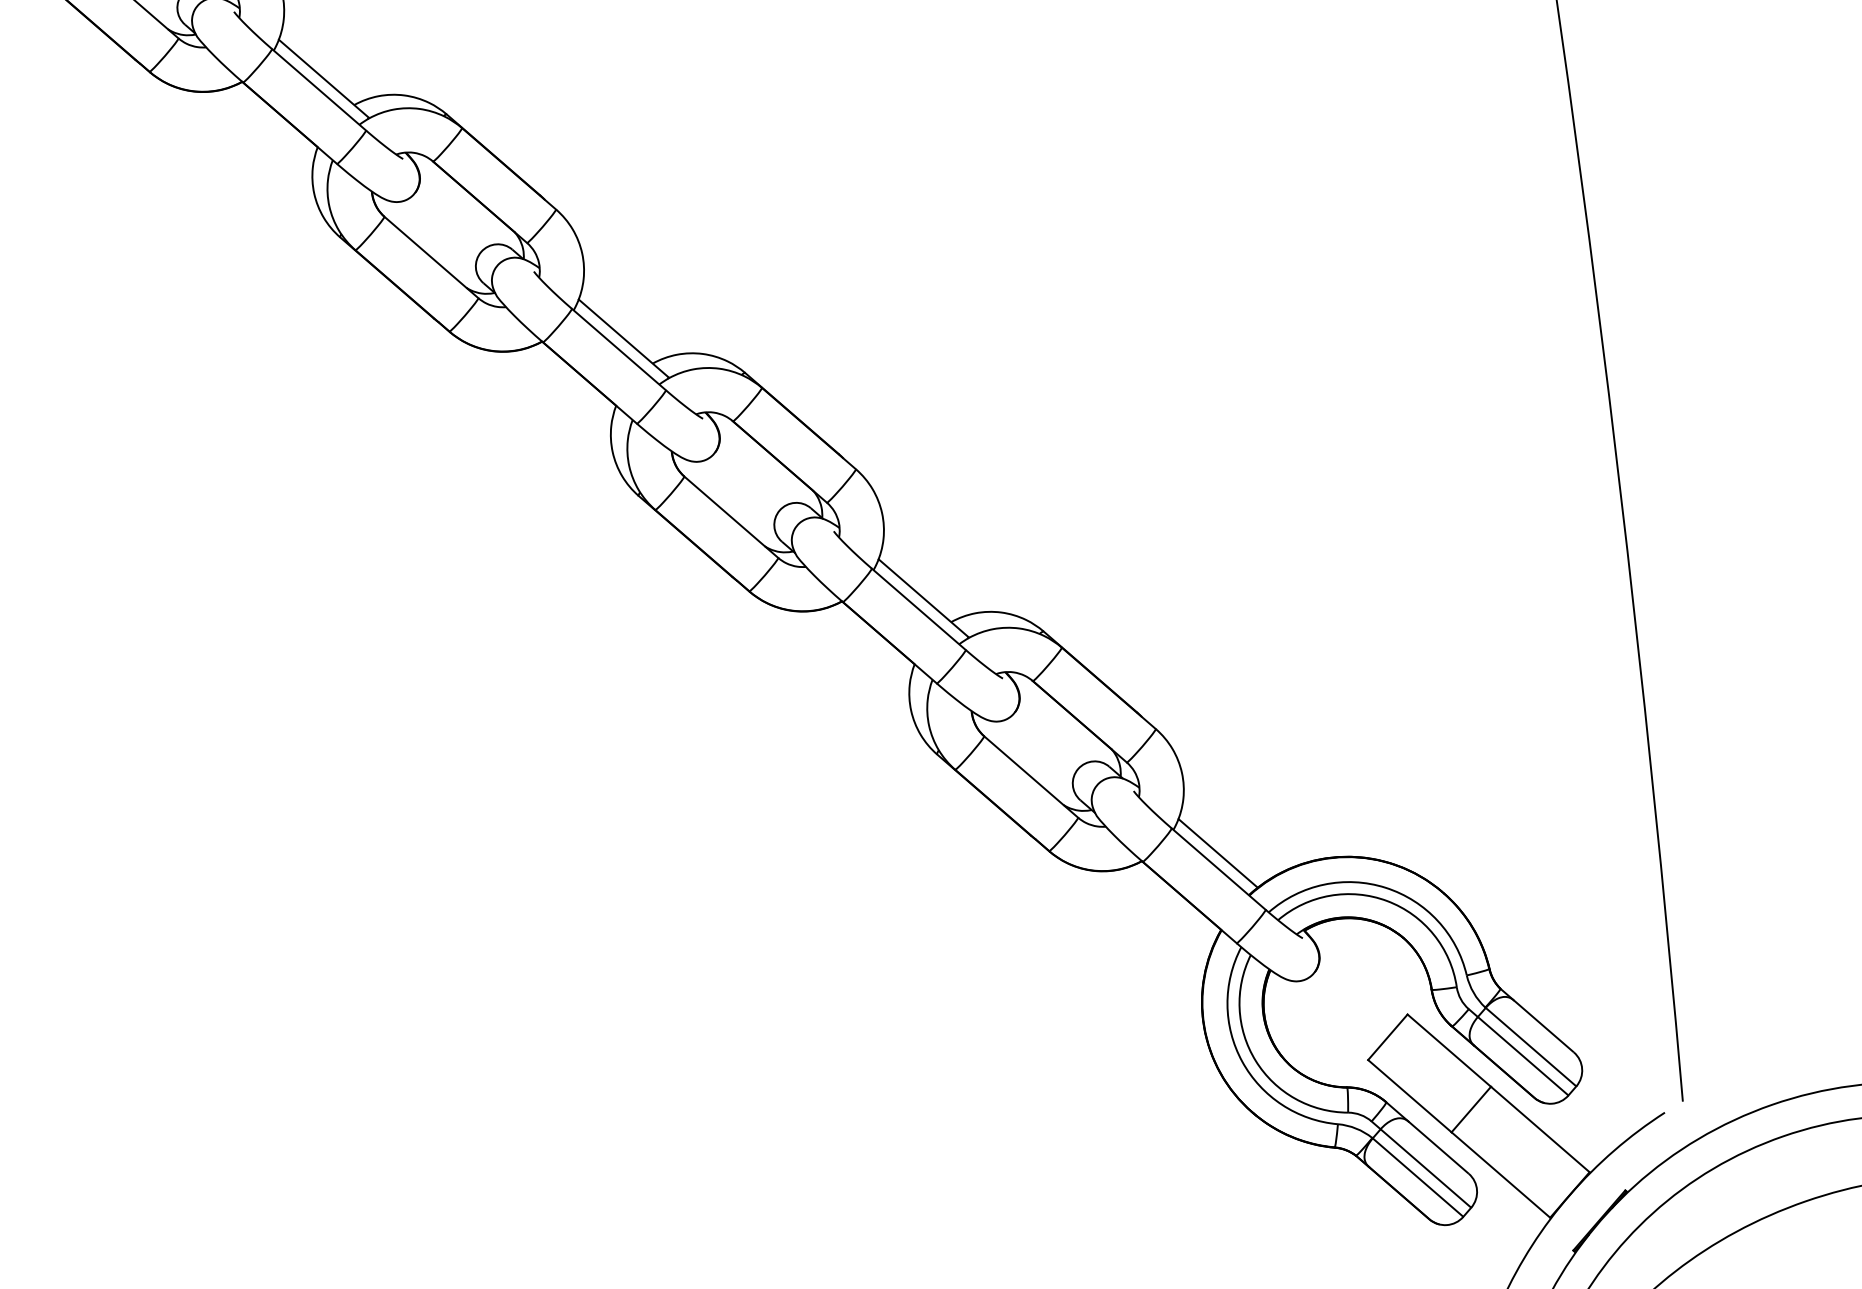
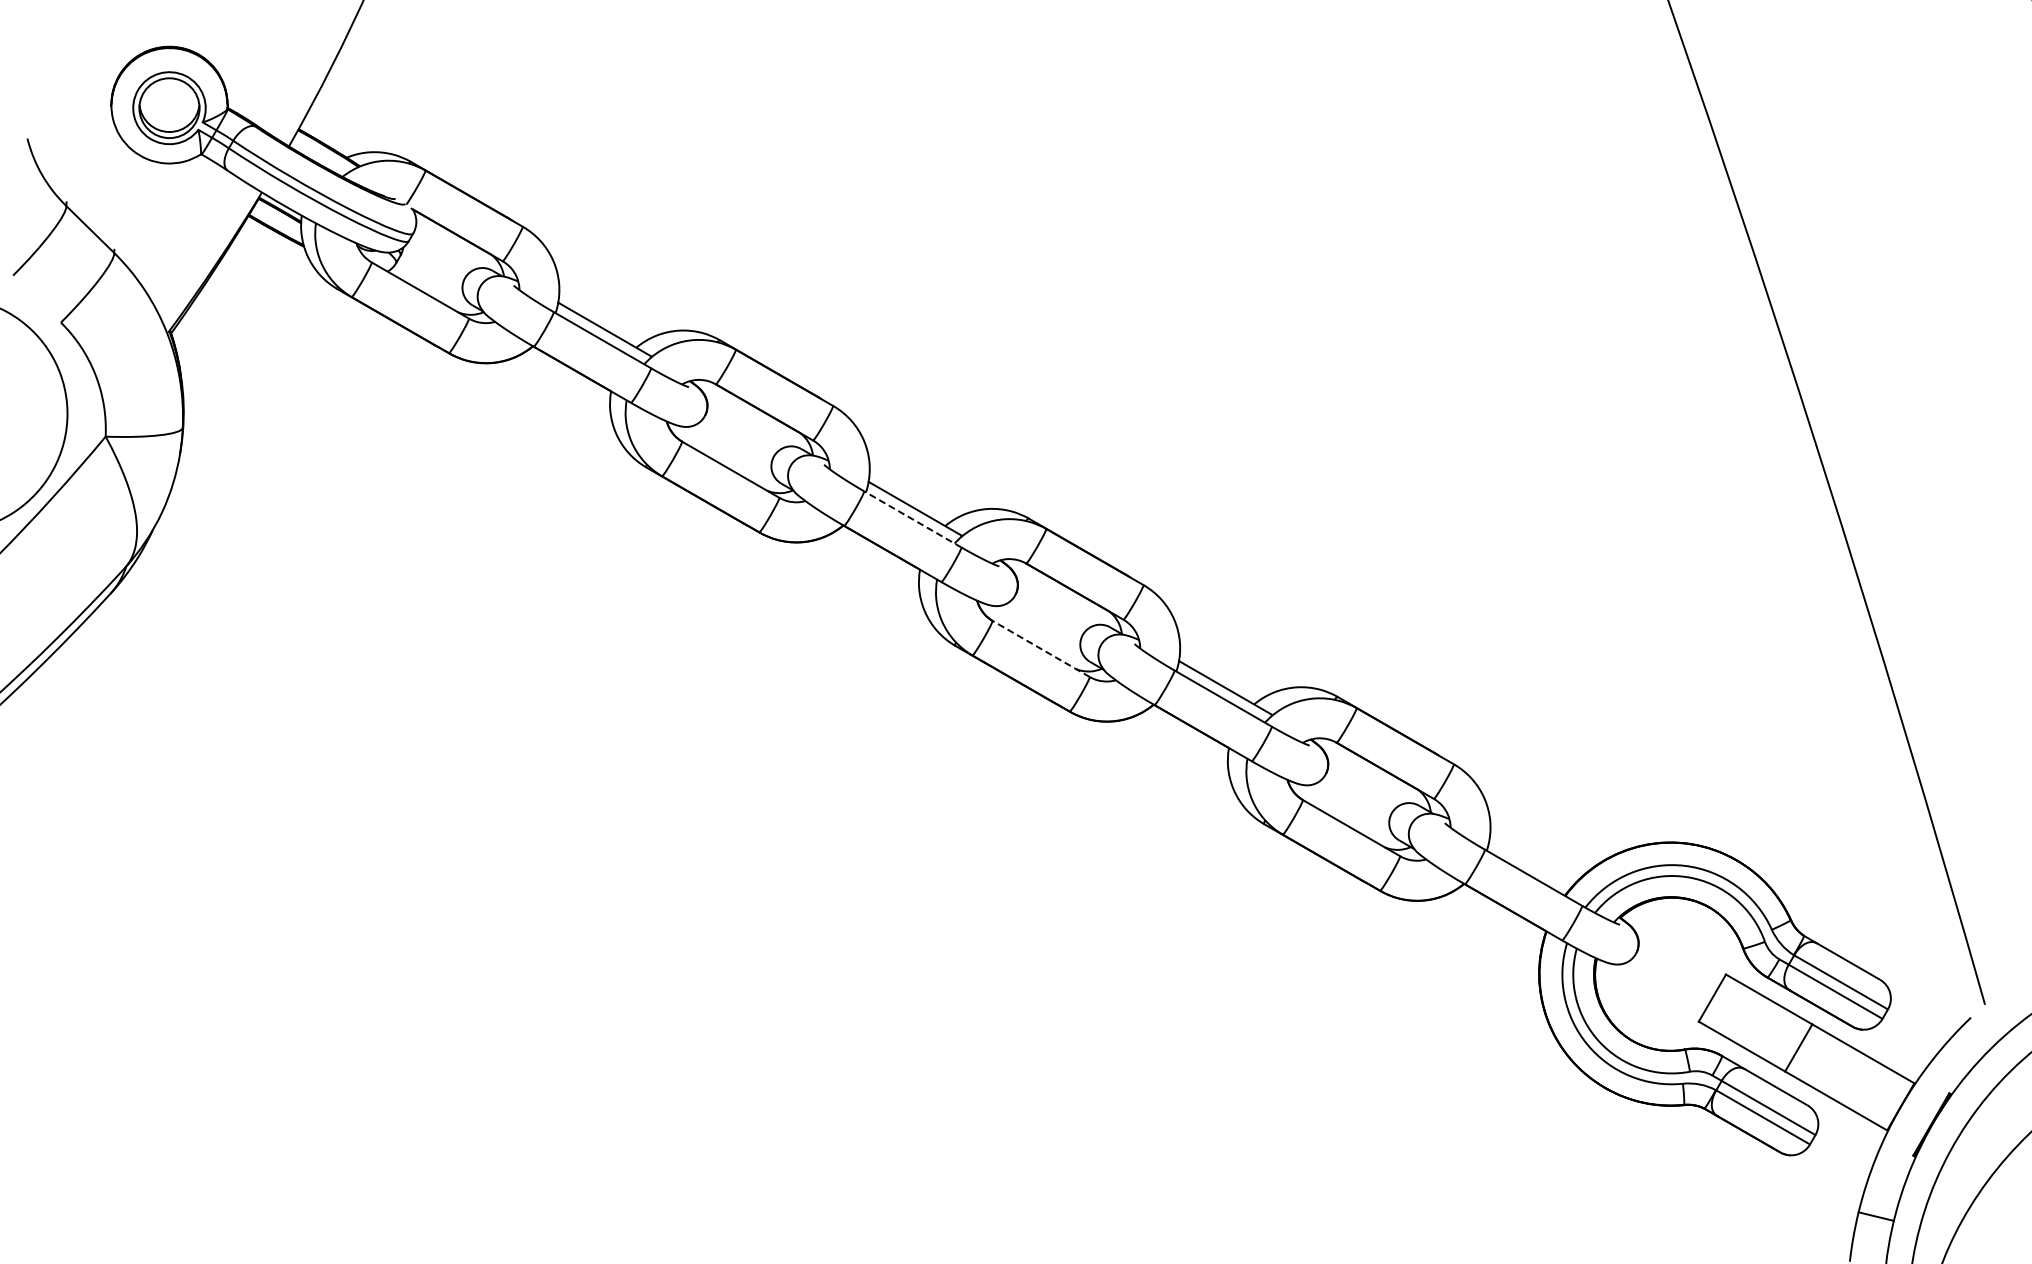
line: (618, 349) -> (912, 519), solid -> dashed
line: (730, 516) -> (1040, 648), solid -> dashed
line: (1218, 852) -> (1530, 863), removed

